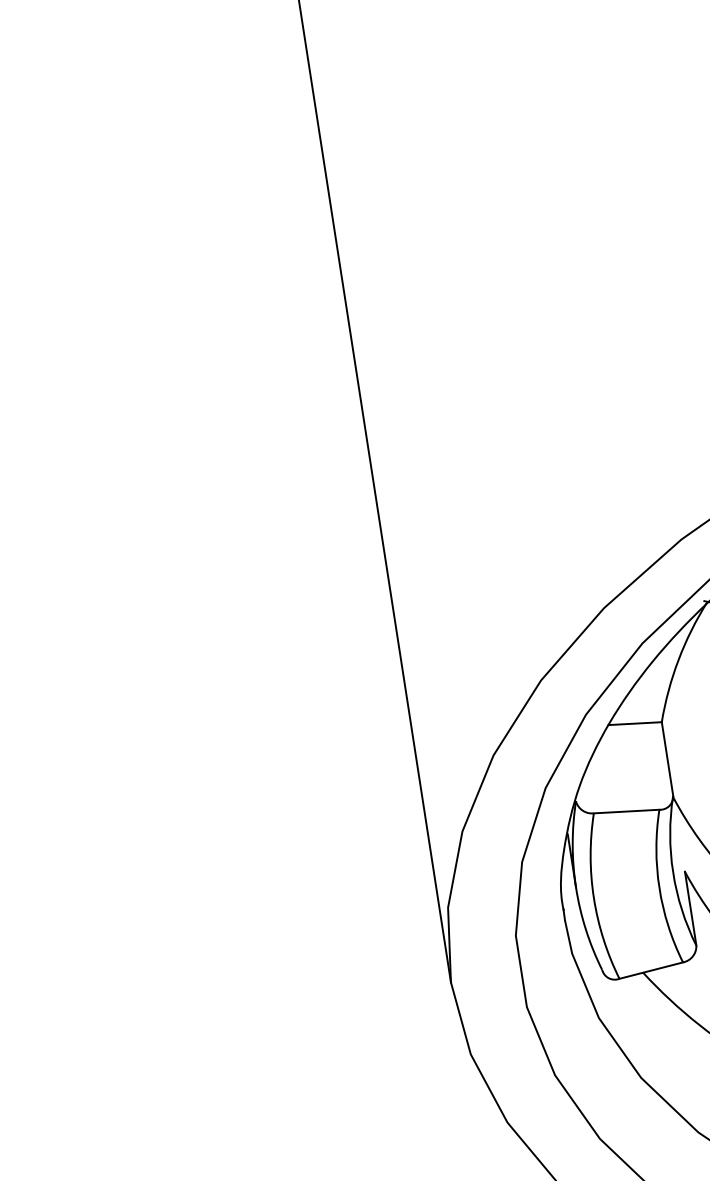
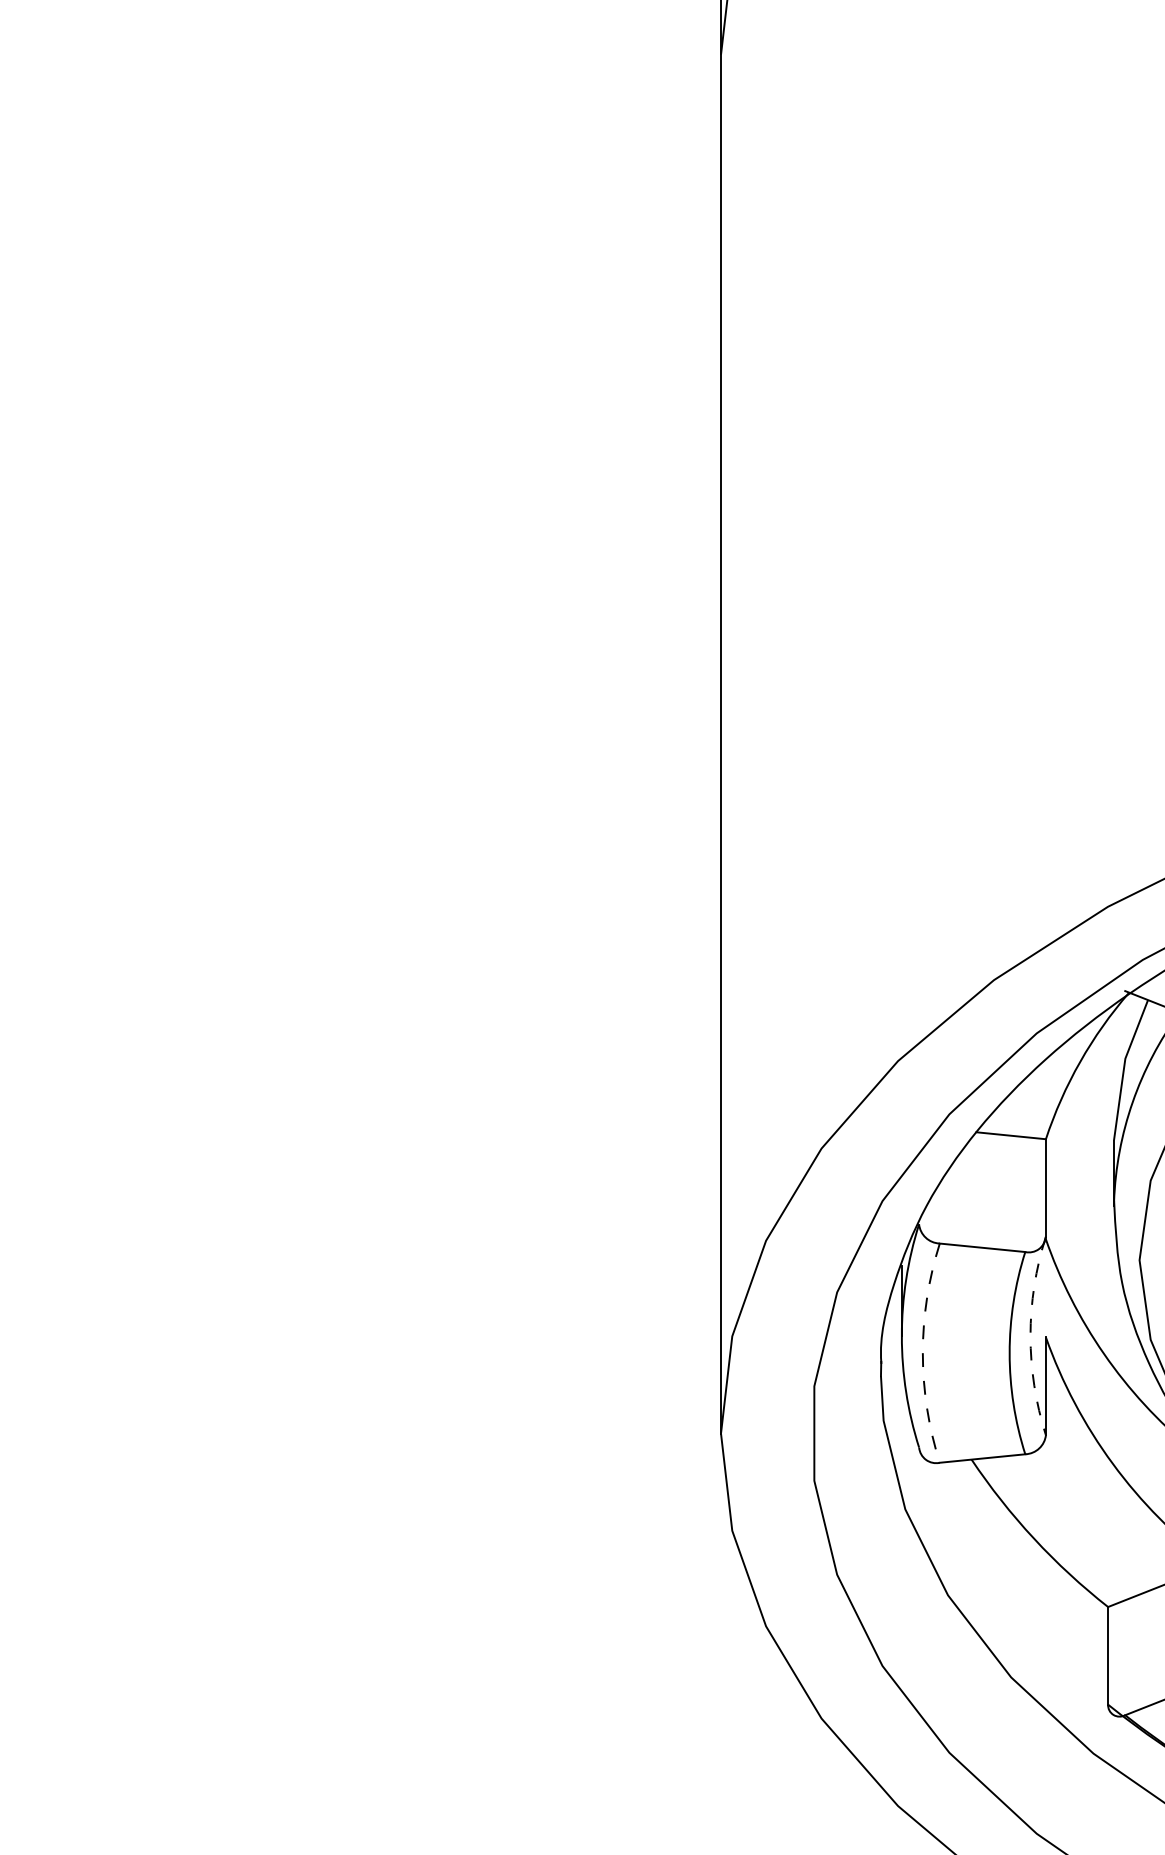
arc: (673, 872) -> (1030, 1335), solid -> dashed
arc: (593, 898) -> (922, 1353), solid -> dashed

